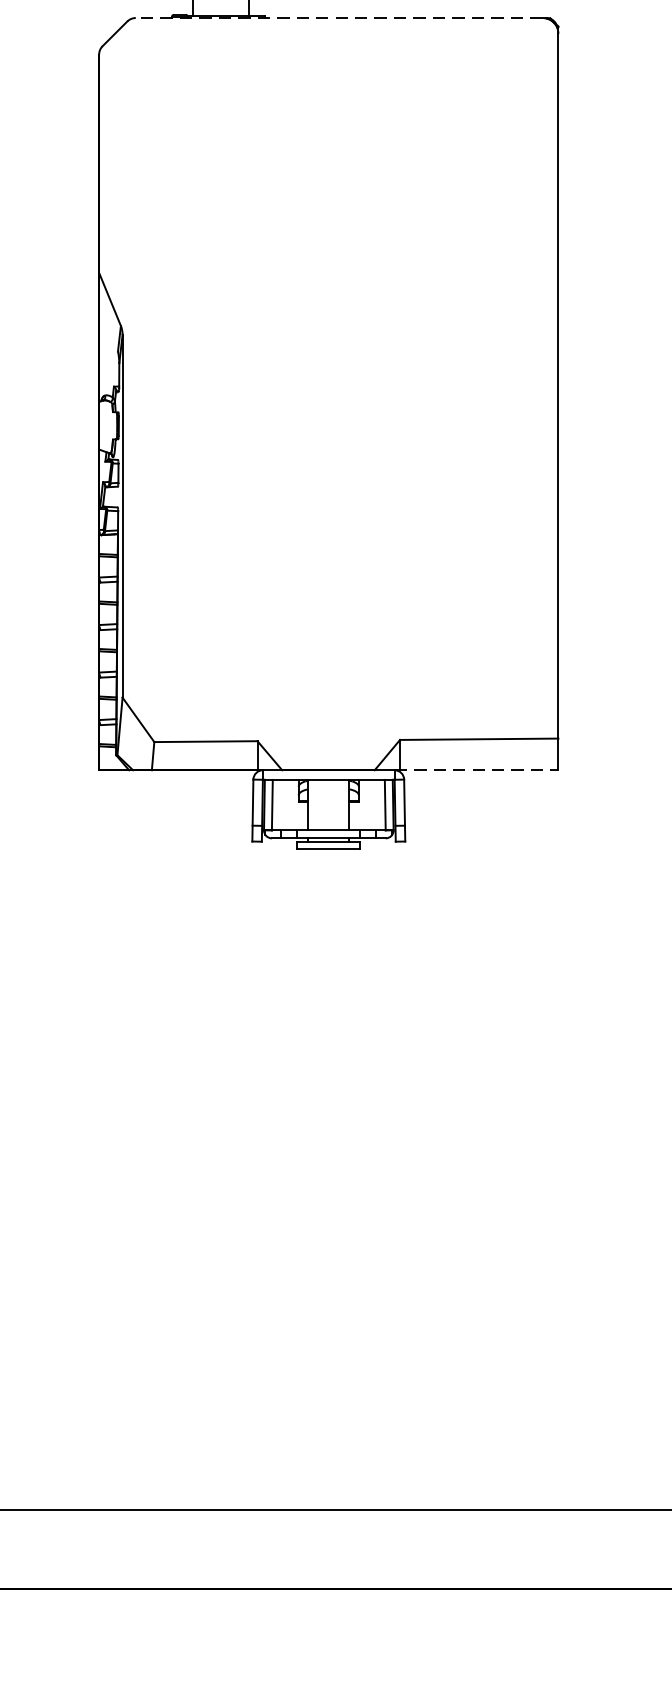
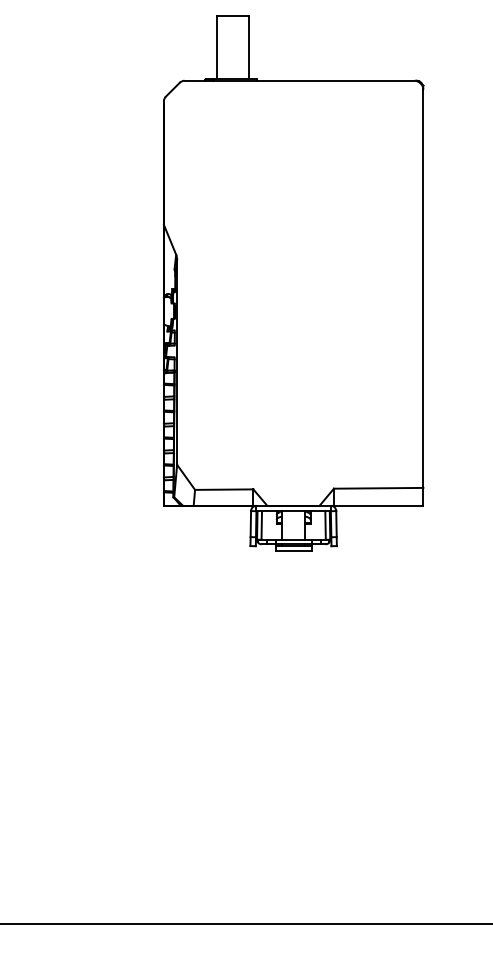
line: (339, 17) -> (299, 80), dashed -> solid
line: (477, 769) -> (377, 505), dashed -> solid

